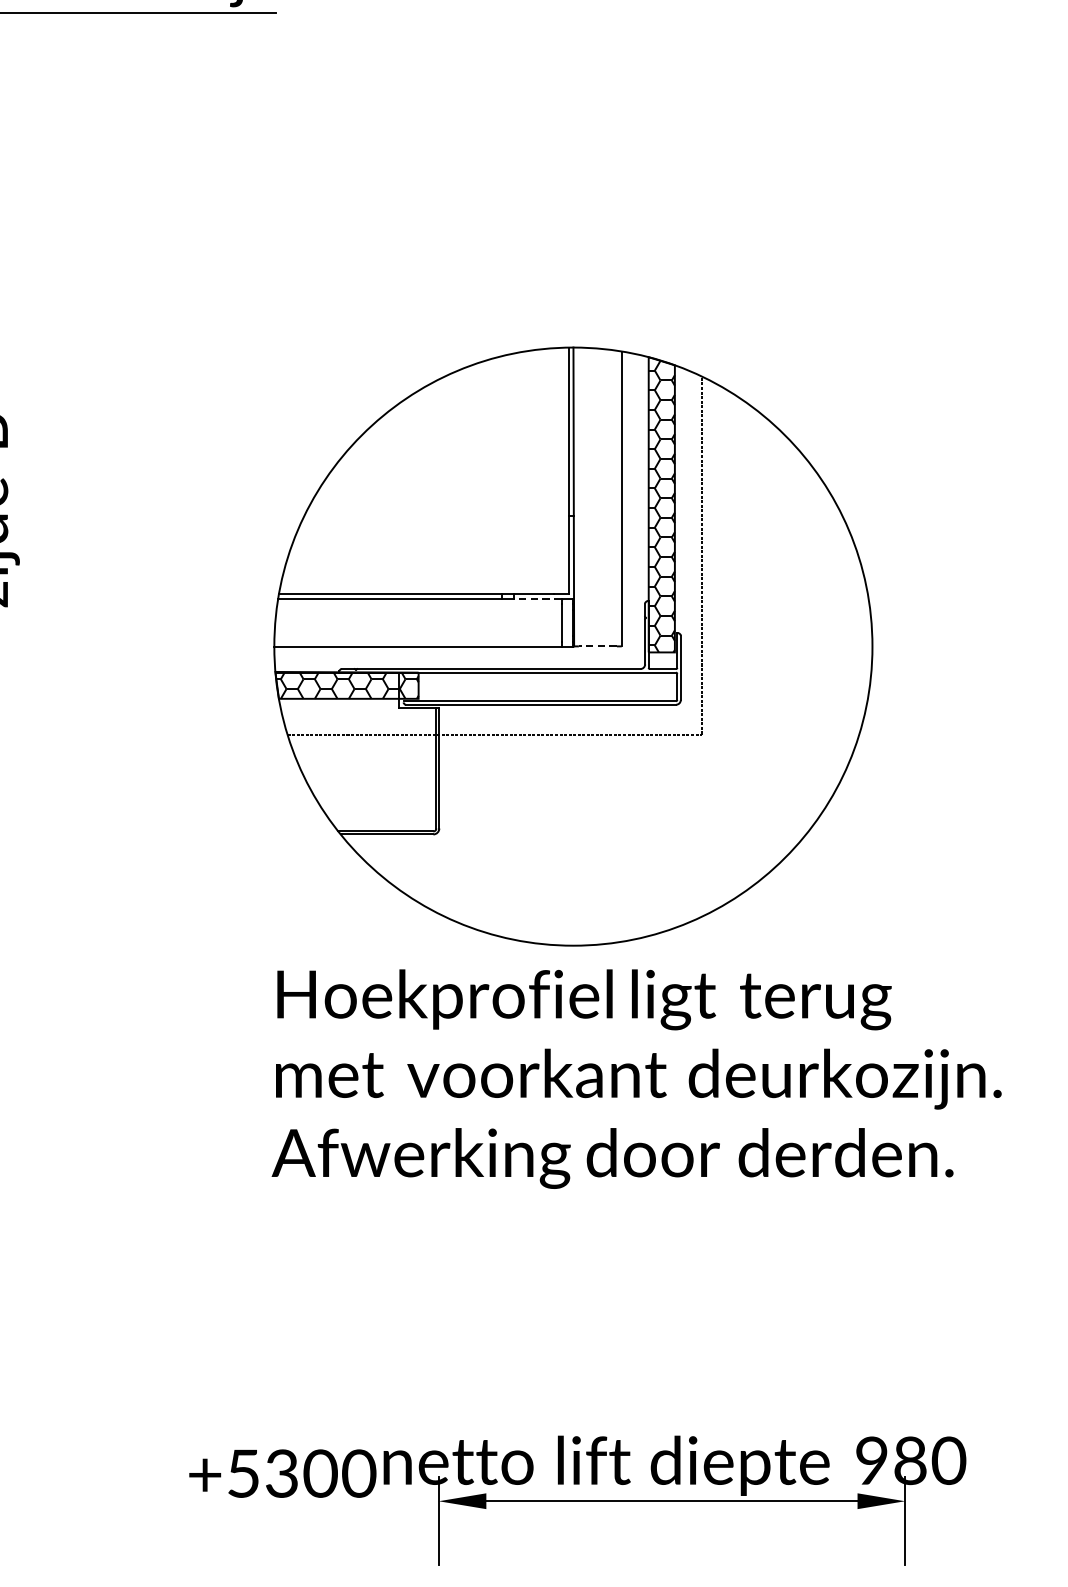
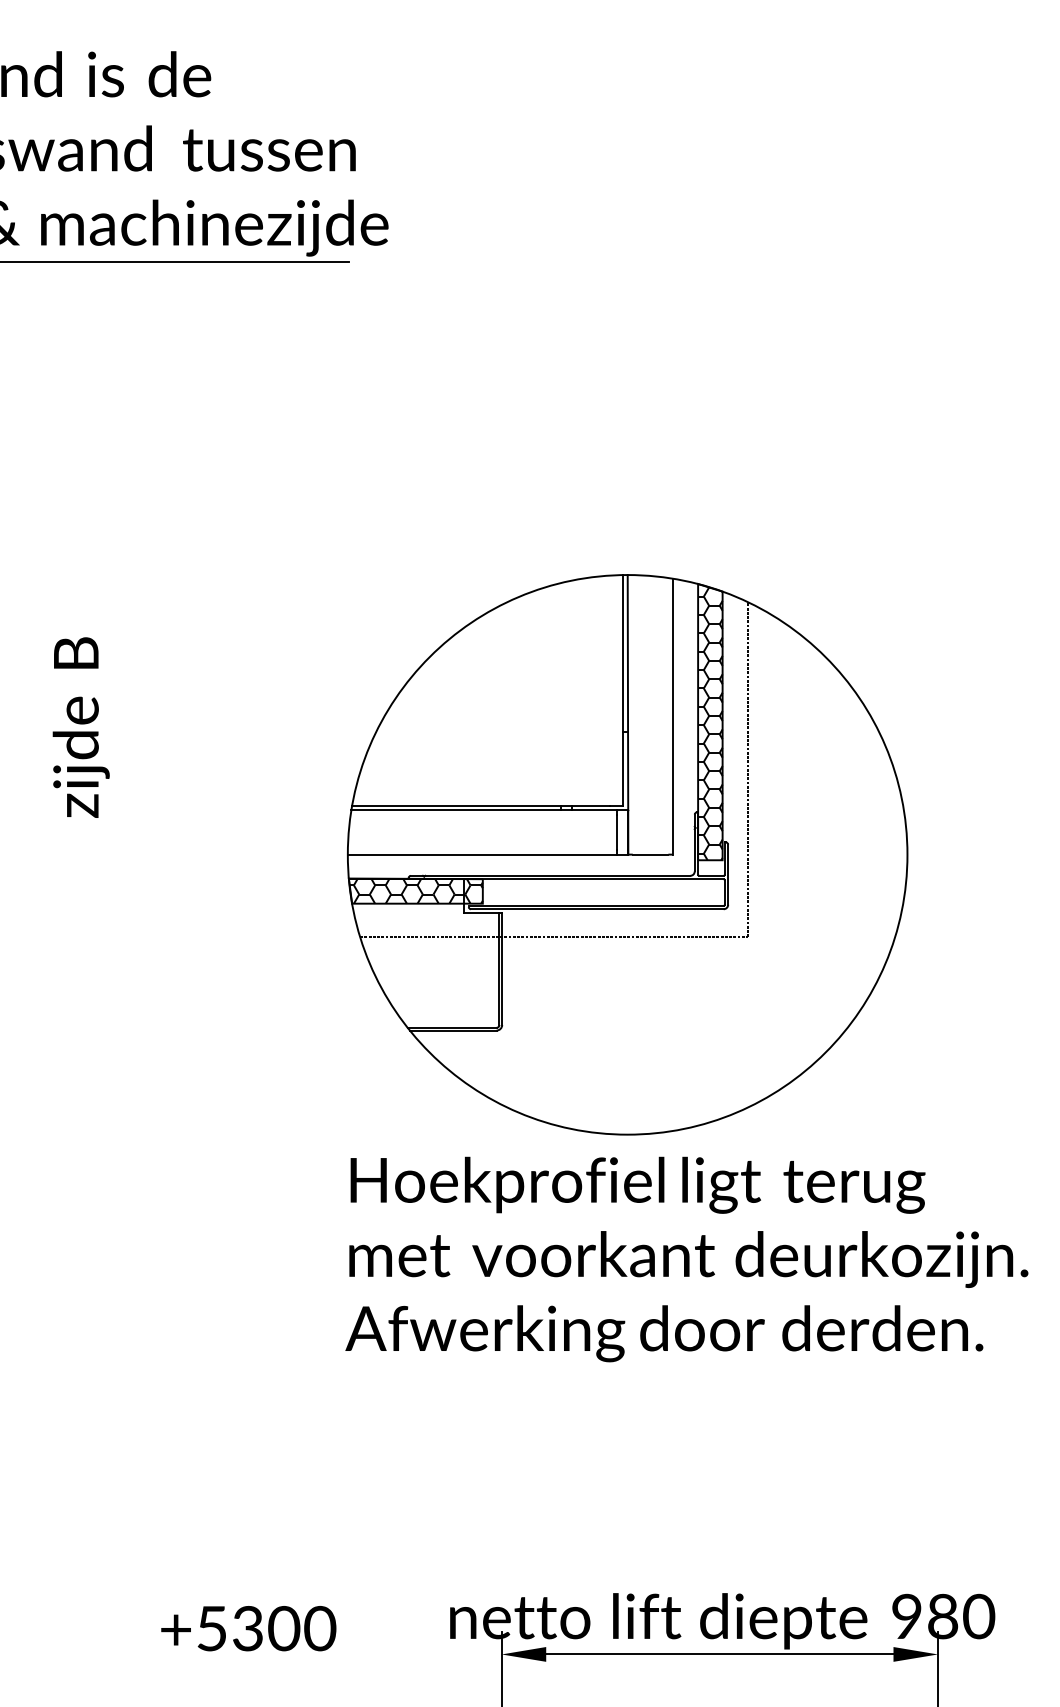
line: (536, 599) -> (593, 810), dashed -> solid
line: (597, 646) -> (650, 854), dashed -> solid
text: (282, 1473) -> (248, 1628), moved

